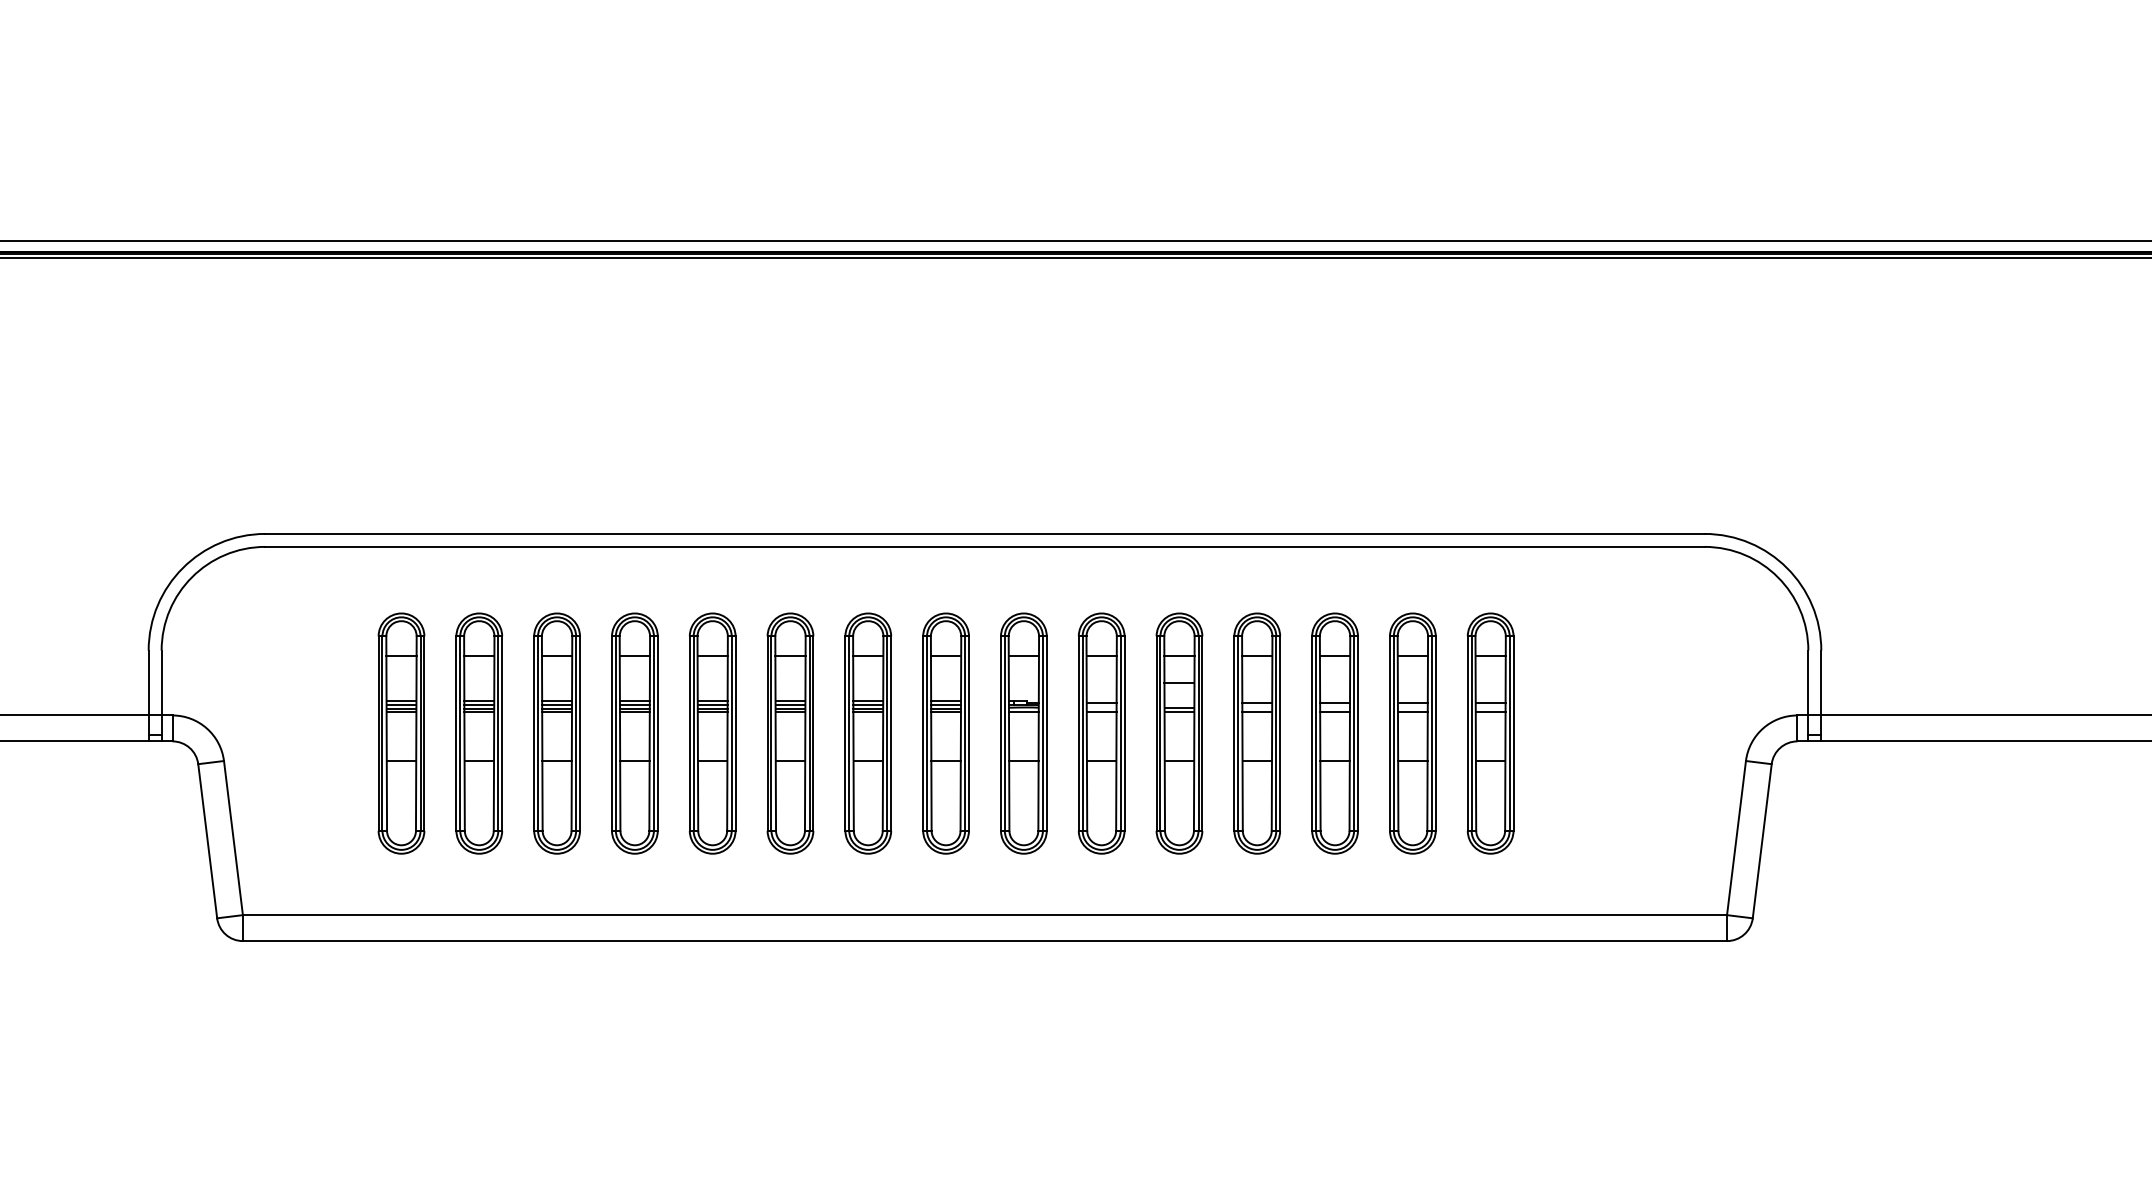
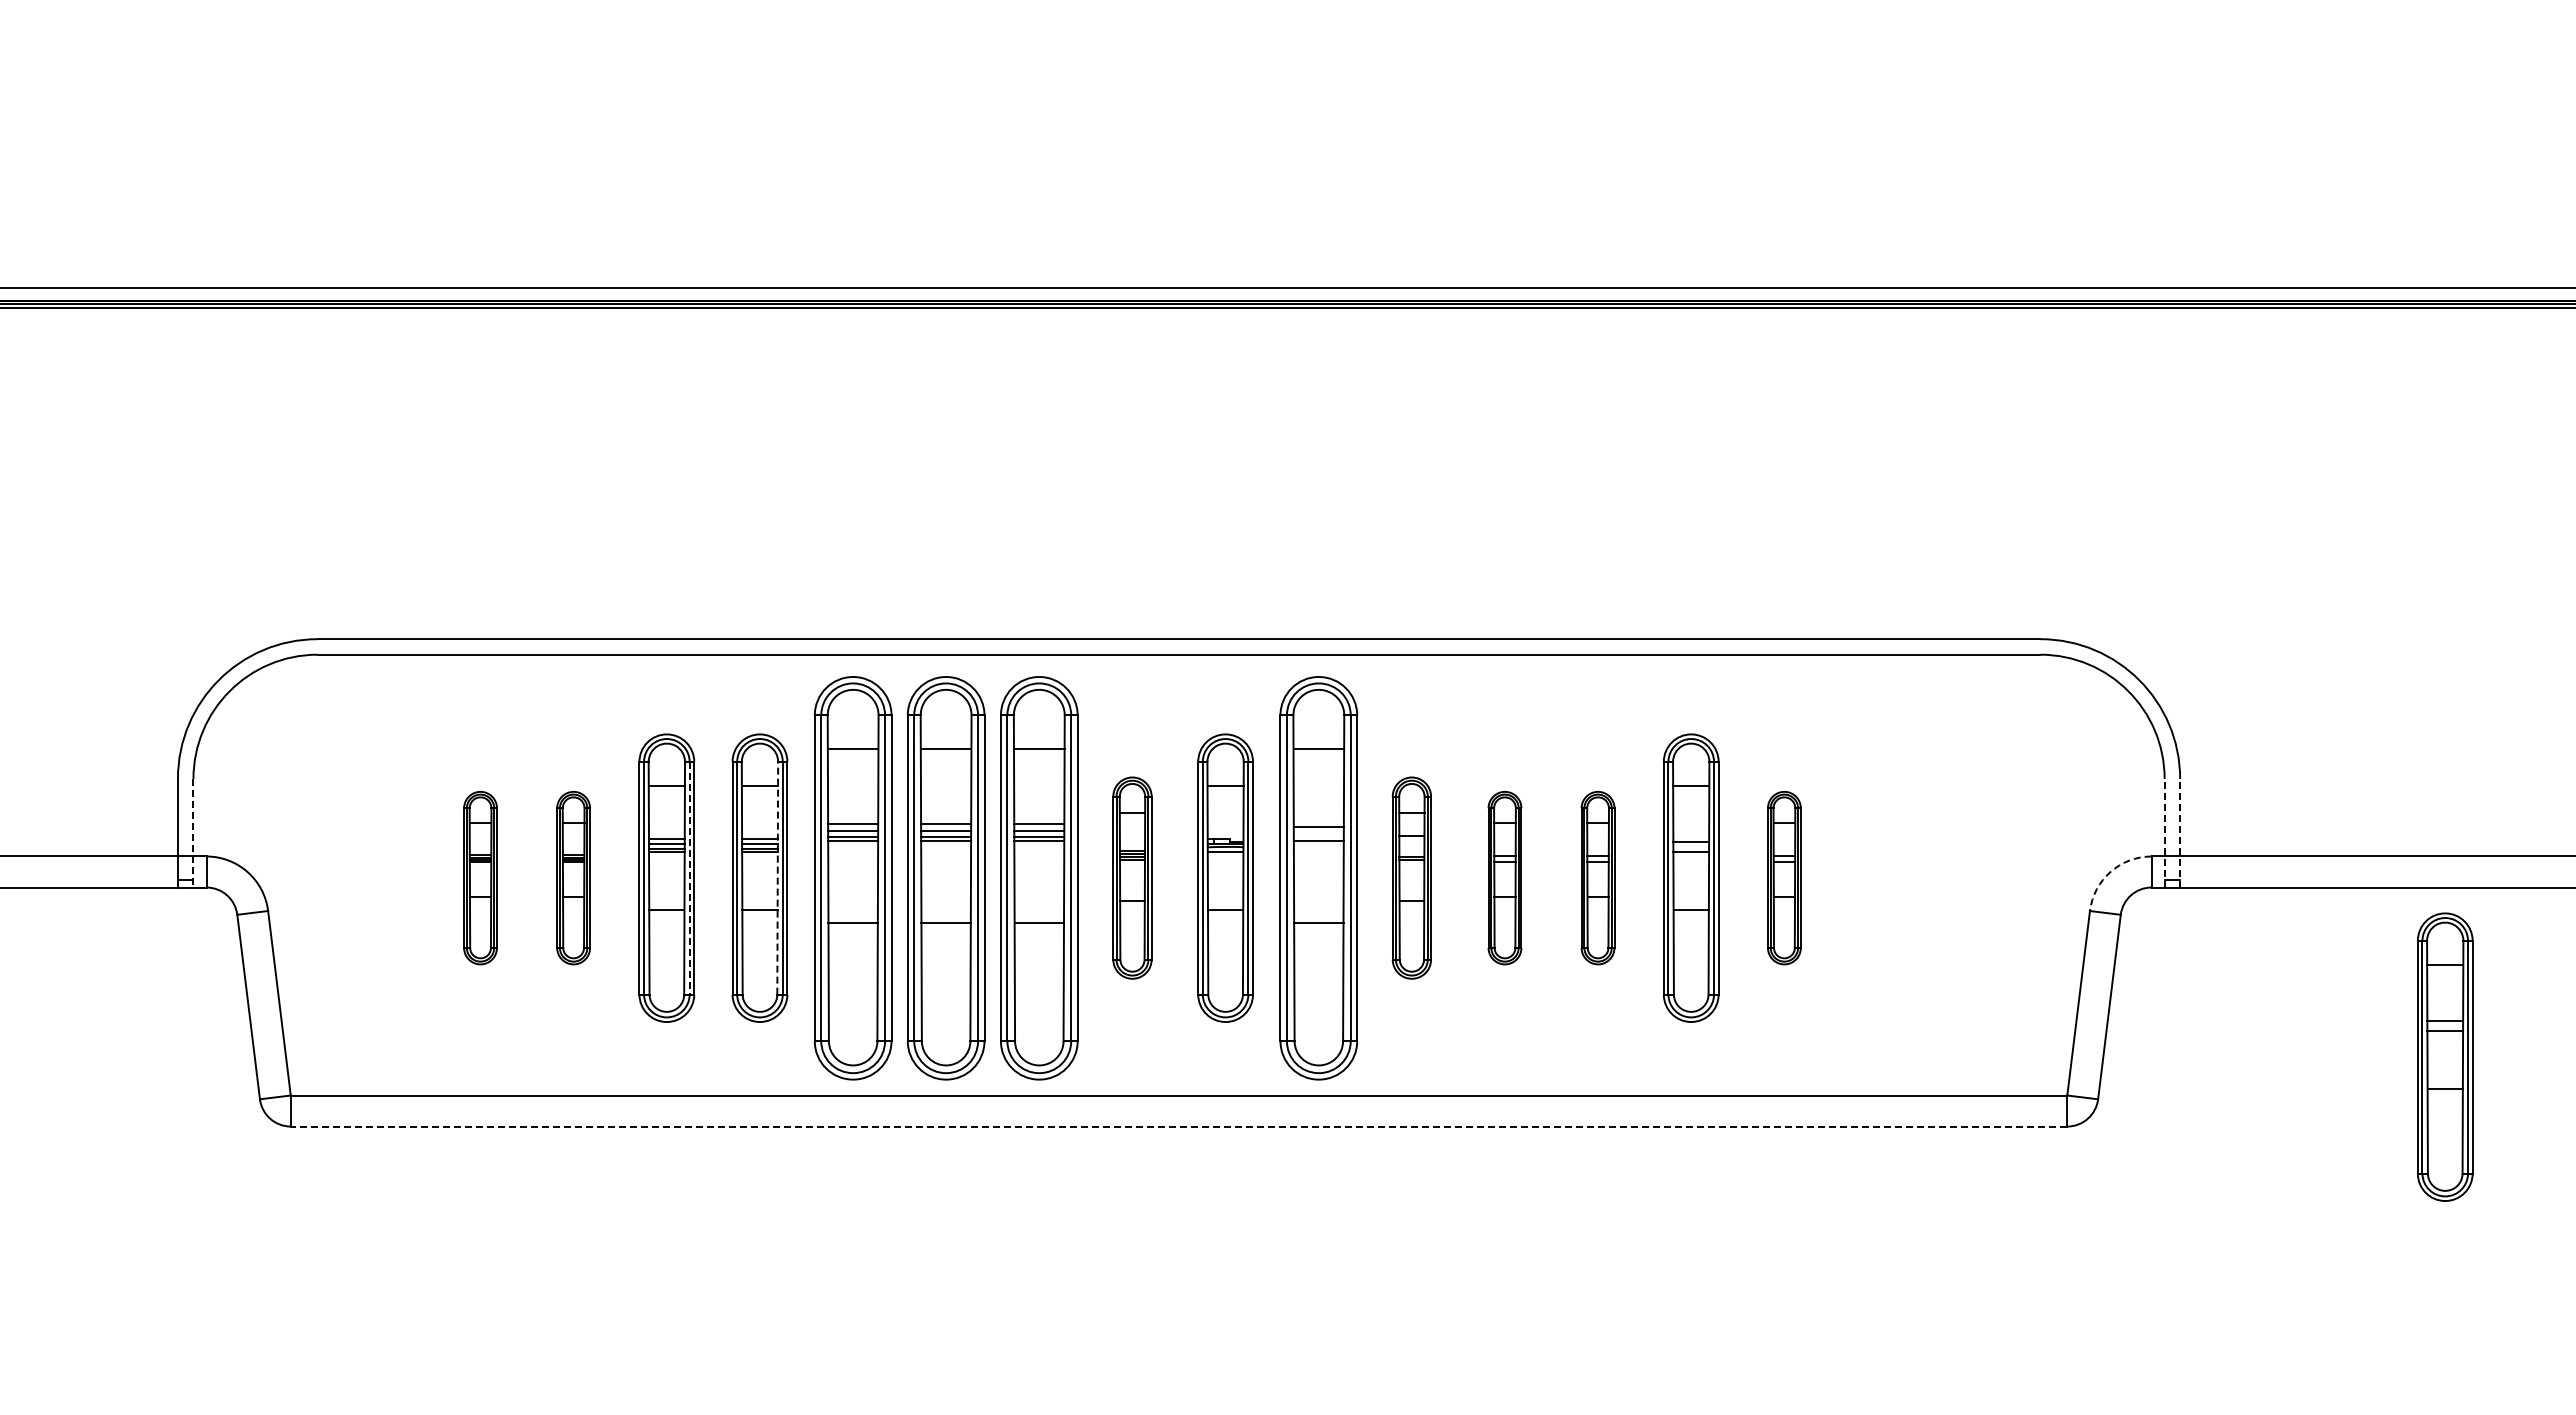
line: (1808, 695) -> (2164, 832), solid -> dashed
line: (1821, 695) -> (2180, 832), solid -> dashed
line: (161, 696) -> (193, 833), solid -> dashed
arc: (1763, 728) -> (2110, 872), solid -> dashed
part: (401, 733) -> (480, 877), size x0.6
part: (479, 733) -> (573, 877), size x0.6
line: (576, 733) -> (689, 878), solid -> dashed
line: (649, 733) -> (777, 877), solid -> dashed
part: (712, 733) -> (852, 877), size x1.4
part: (790, 733) -> (946, 877), size x1.4
part: (868, 733) -> (1039, 877), size x1.4
part: (946, 733) -> (1132, 877), size x0.7
part: (1101, 733) -> (1318, 877), size x1.4
part: (1179, 733) -> (1411, 877), size x0.7
part: (1256, 733) -> (1504, 877), size x0.6
part: (1334, 733) -> (1597, 877), size x0.6
part: (1490, 733) -> (1784, 877), size x0.6
part: (2042, 882) -> (2445, 1056), added
line: (984, 941) -> (1178, 1126), solid -> dashed

